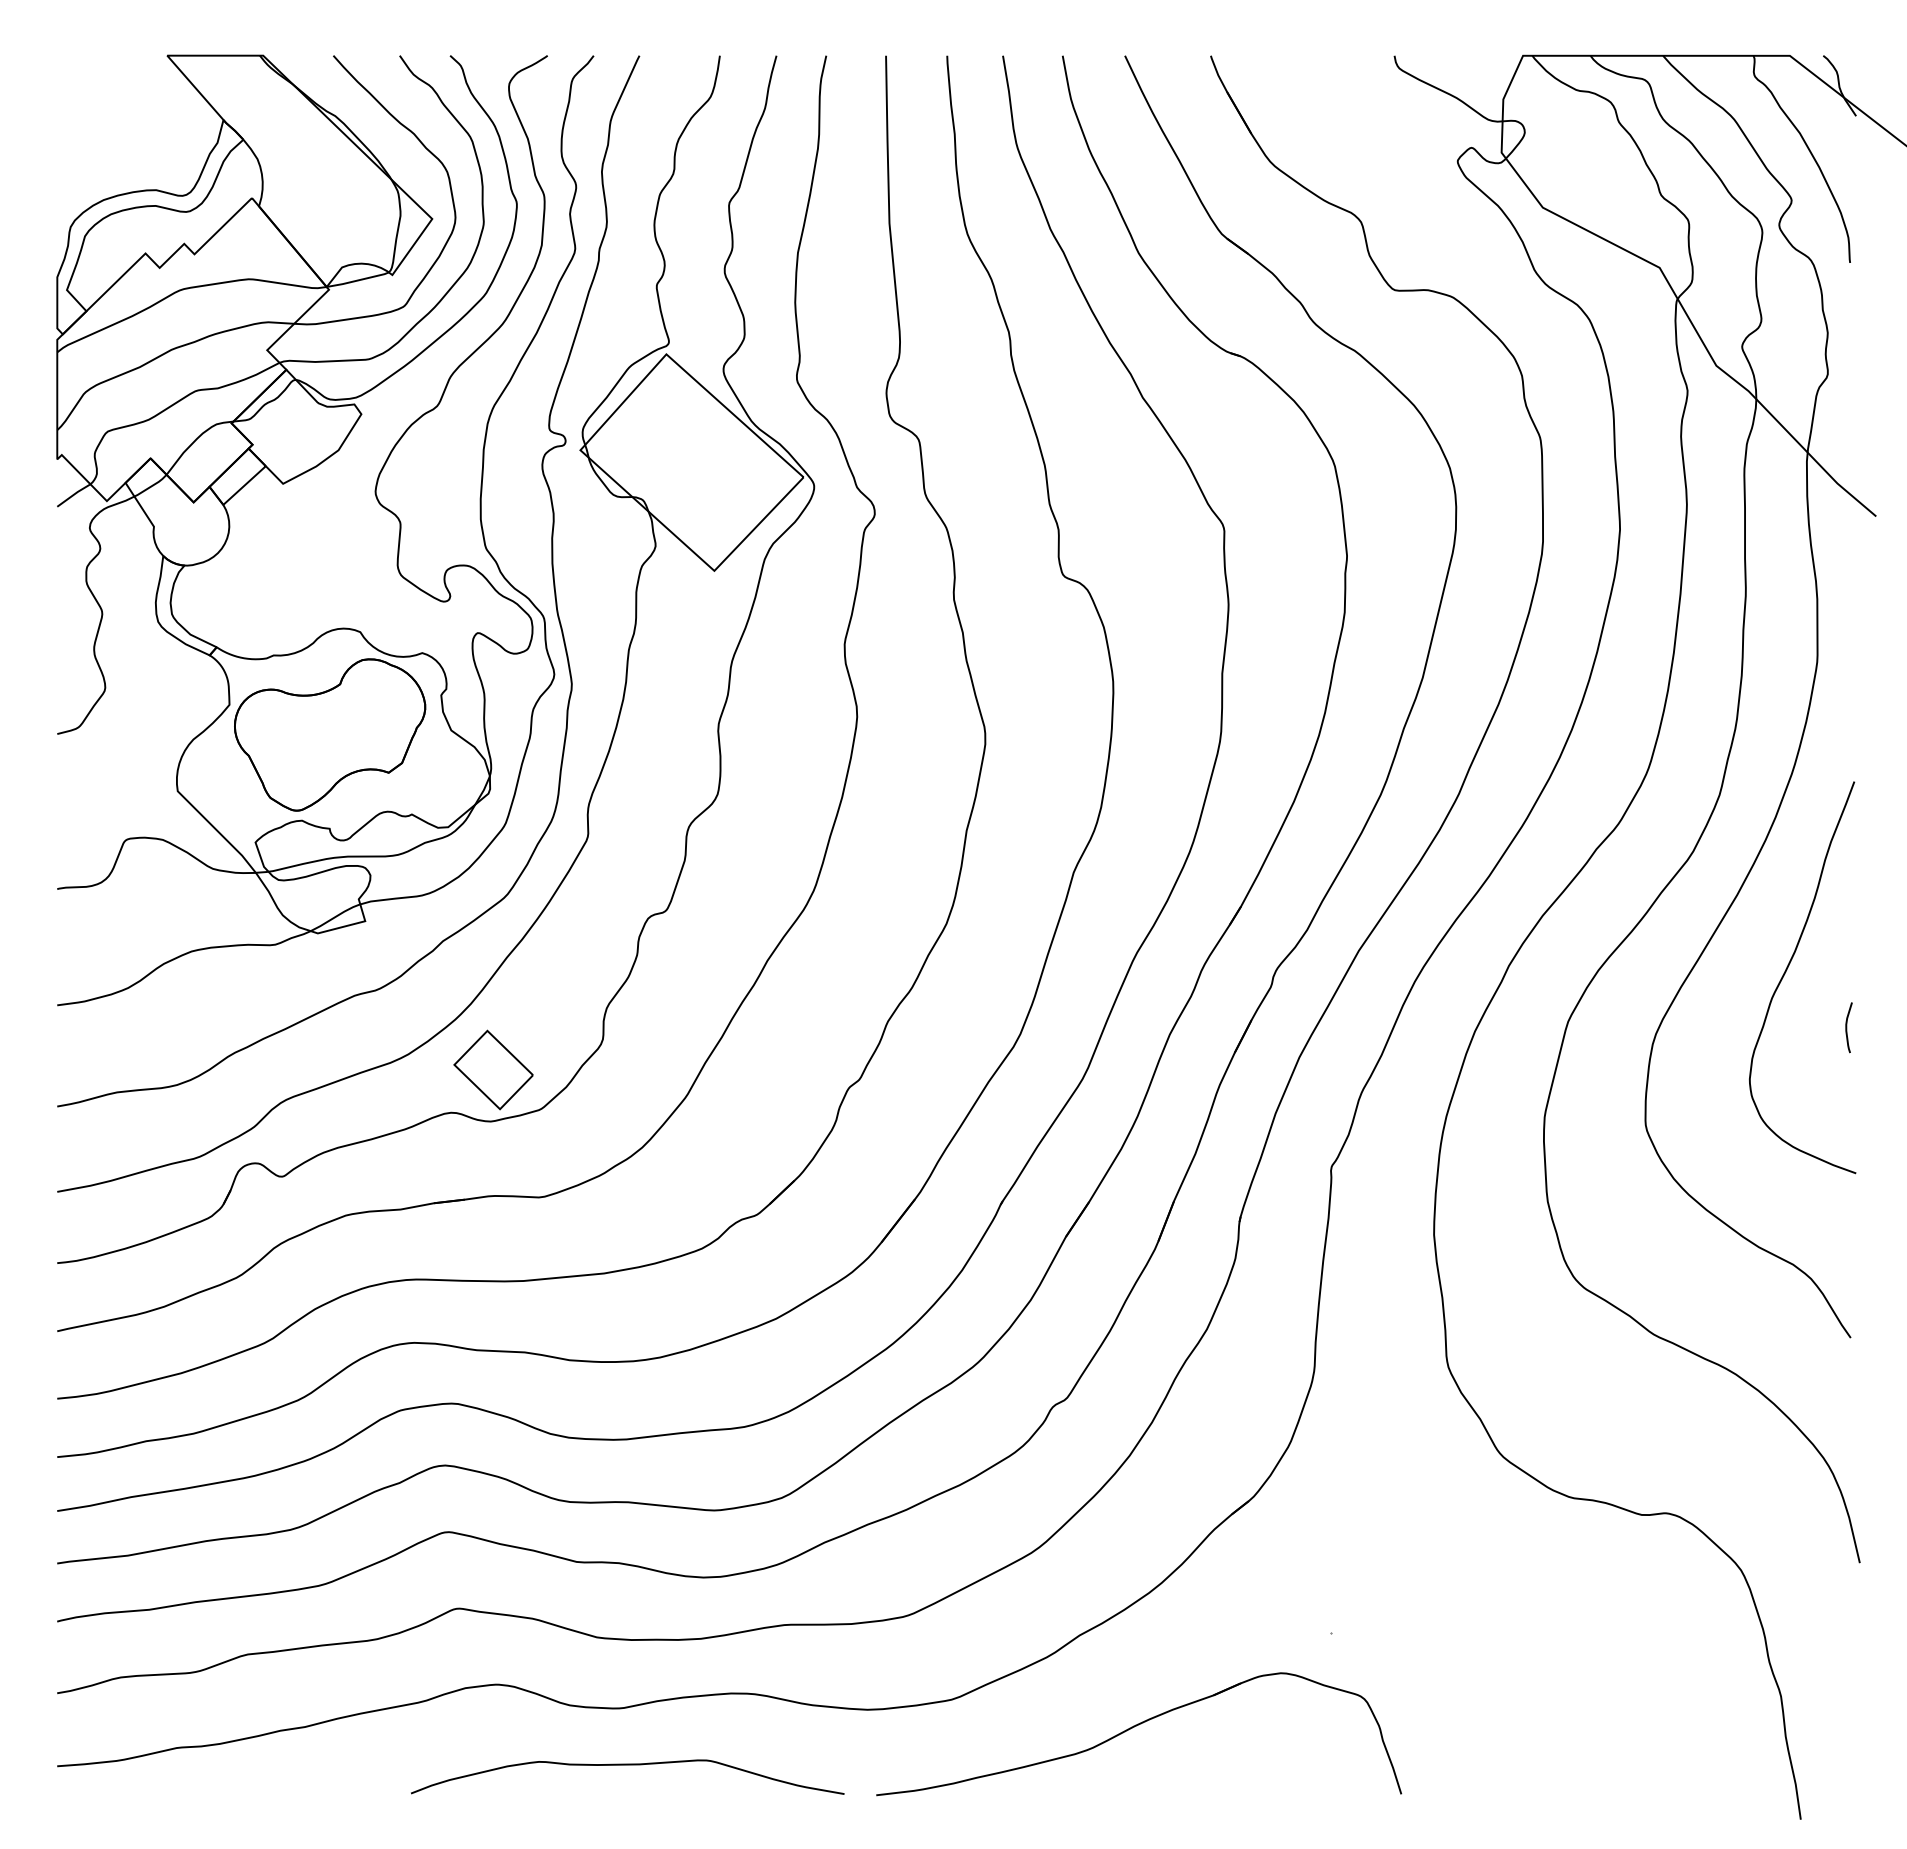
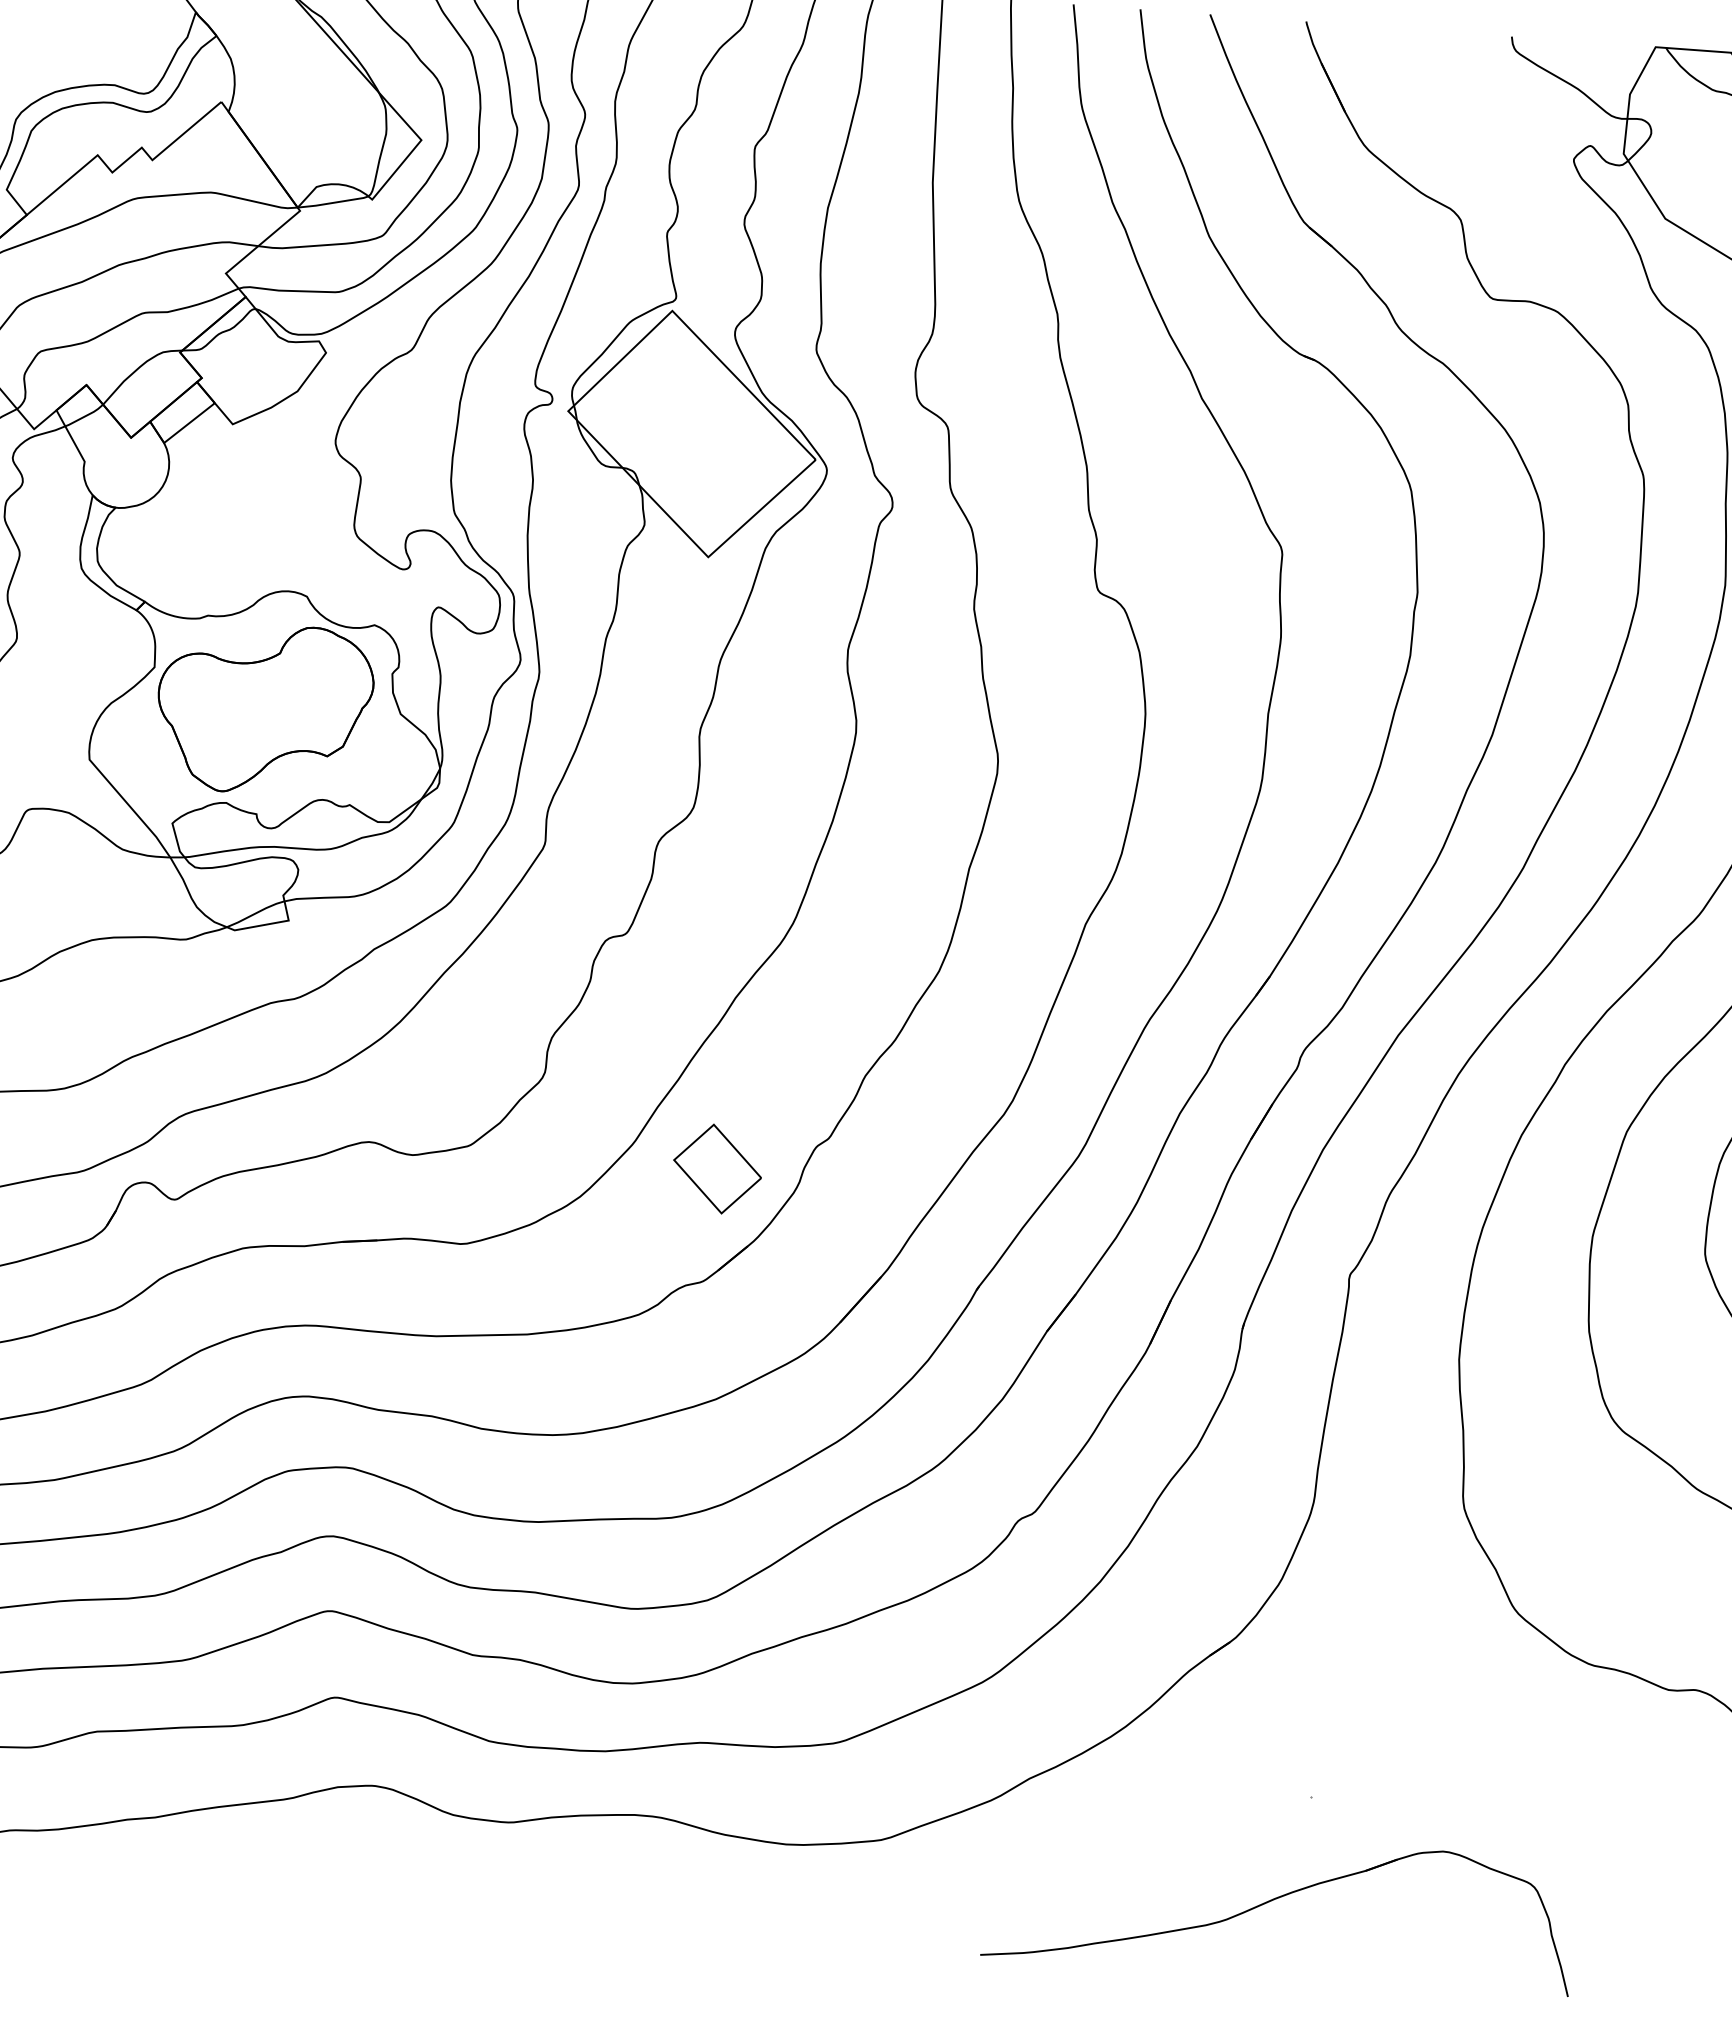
part: (493, 1069) -> (717, 1168), moved
part: (1136, 1726) -> (1277, 1899), moved
curve: (627, 1765) -> (512, 1887), removed

